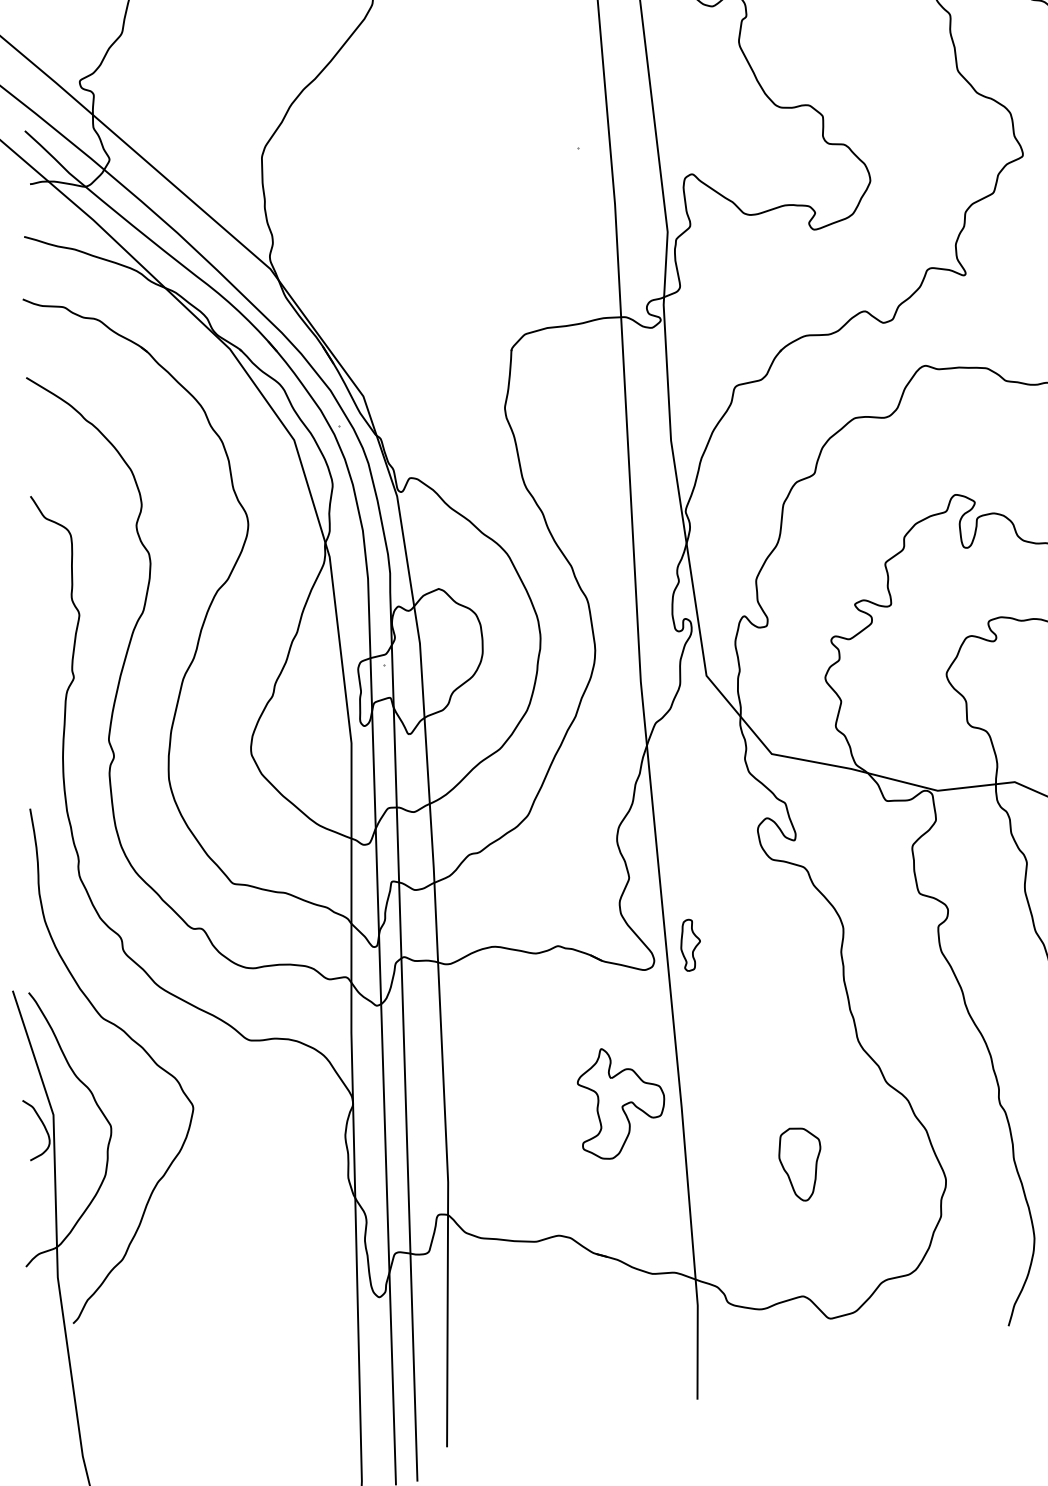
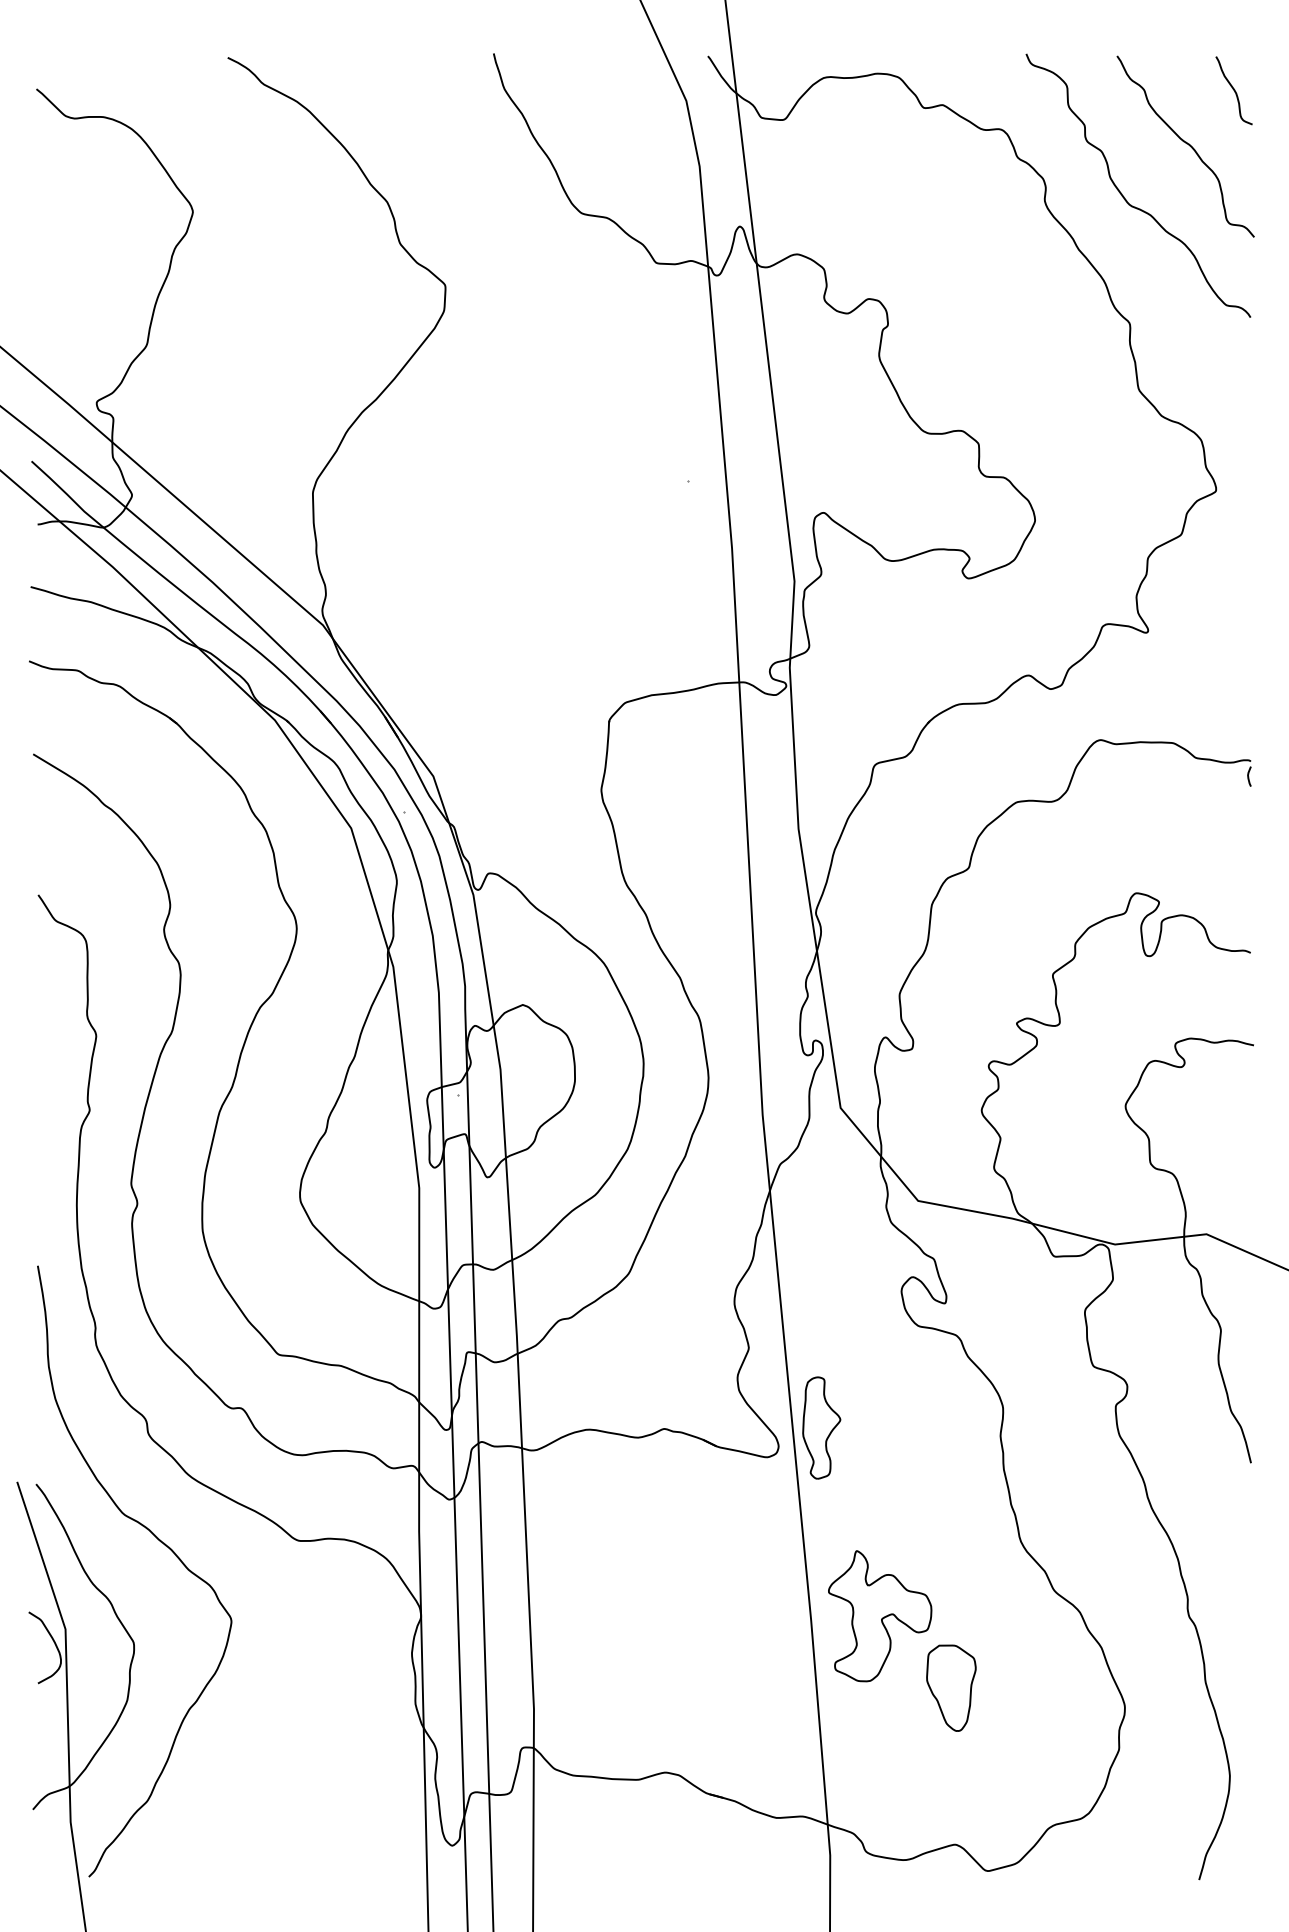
part: (690, 944) -> (821, 1427), size x1.67
part: (621, 1104) -> (880, 1616), moved

